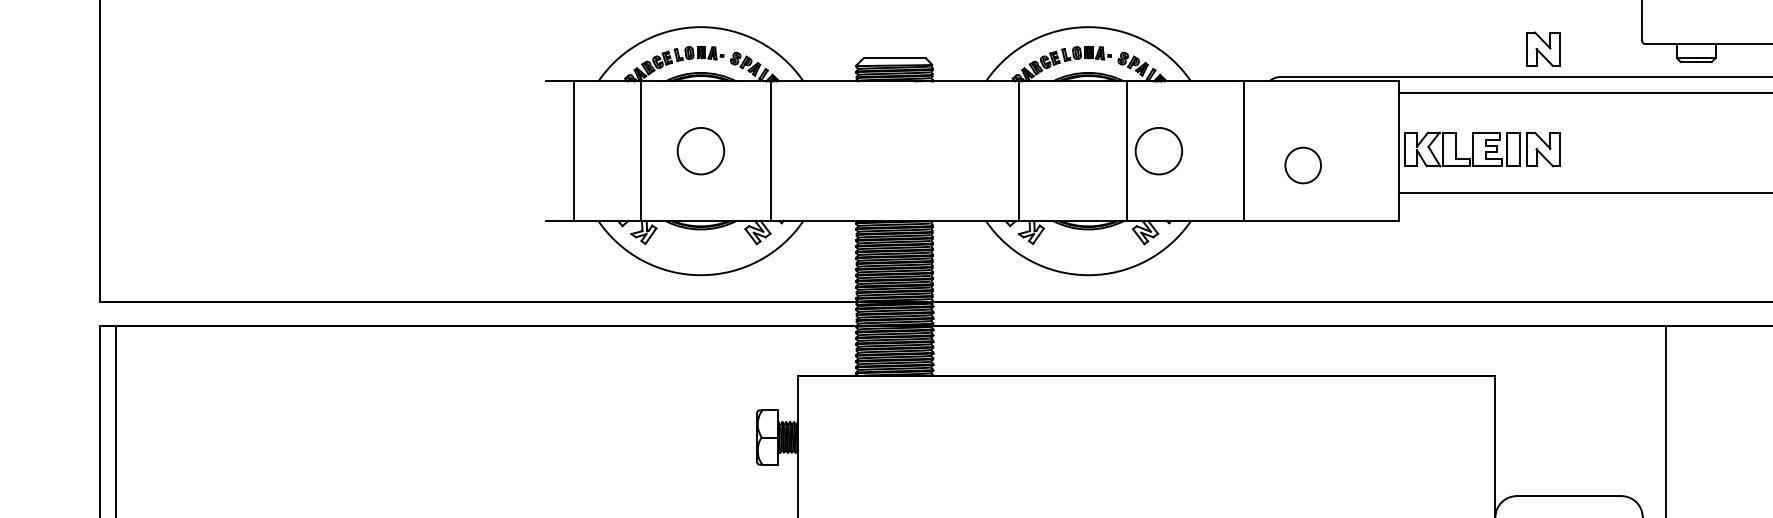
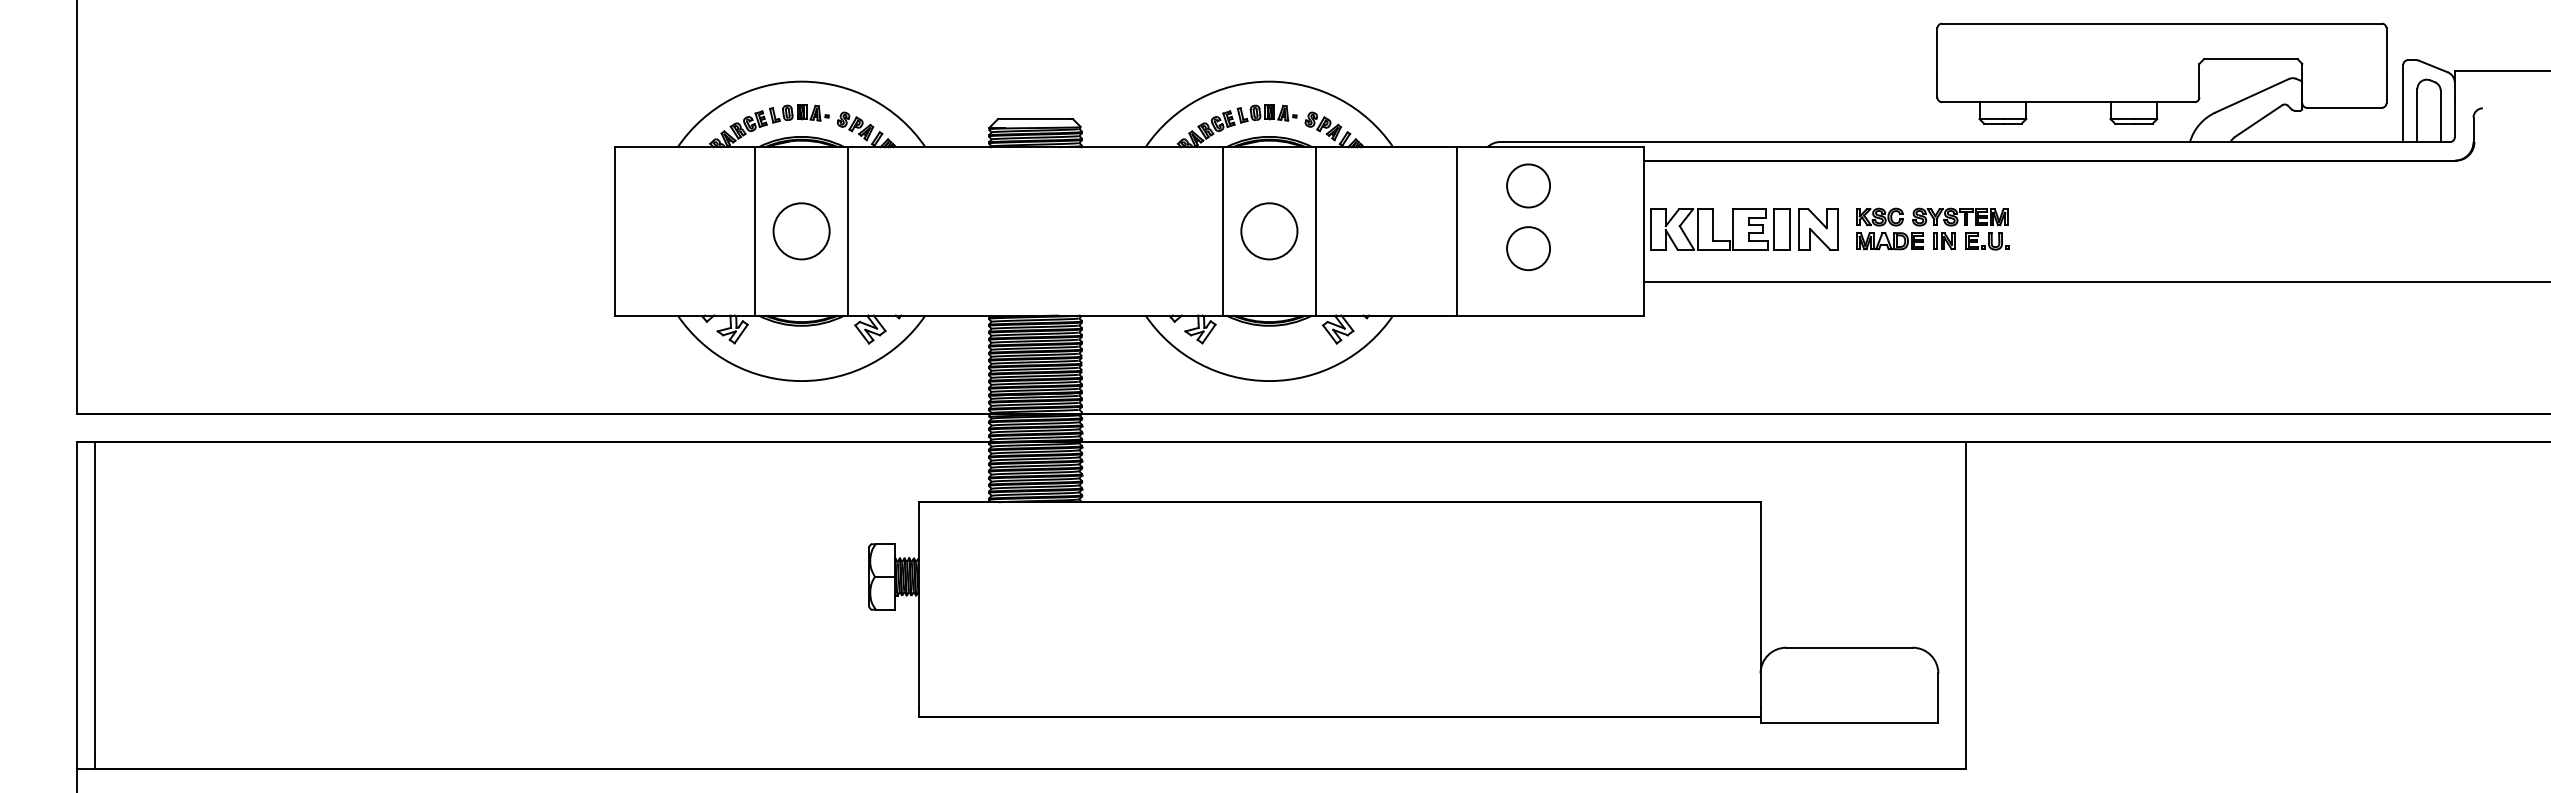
part: (1543, 49) -> (1818, 108), removed
circle: (1303, 113) -> (1528, 185), added
part: (1637, 148) -> (1932, 228), added
line: (574, 151) -> (614, 231), moved
line: (640, 151) -> (754, 231), moved
line: (771, 151) -> (848, 231), moved
line: (1018, 151) -> (1222, 231), moved
circle: (1159, 151) -> (1269, 231), moved

